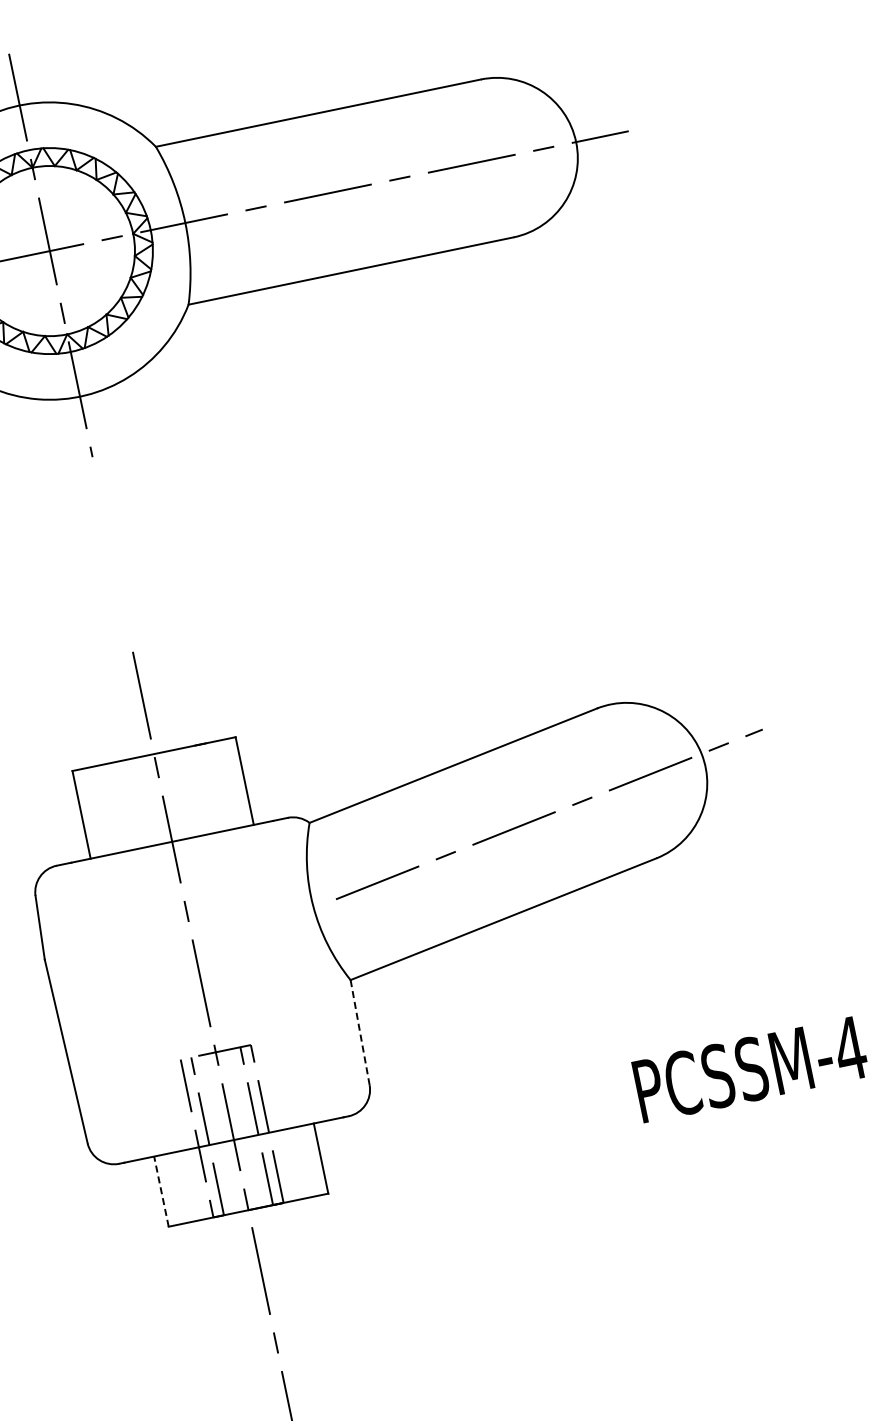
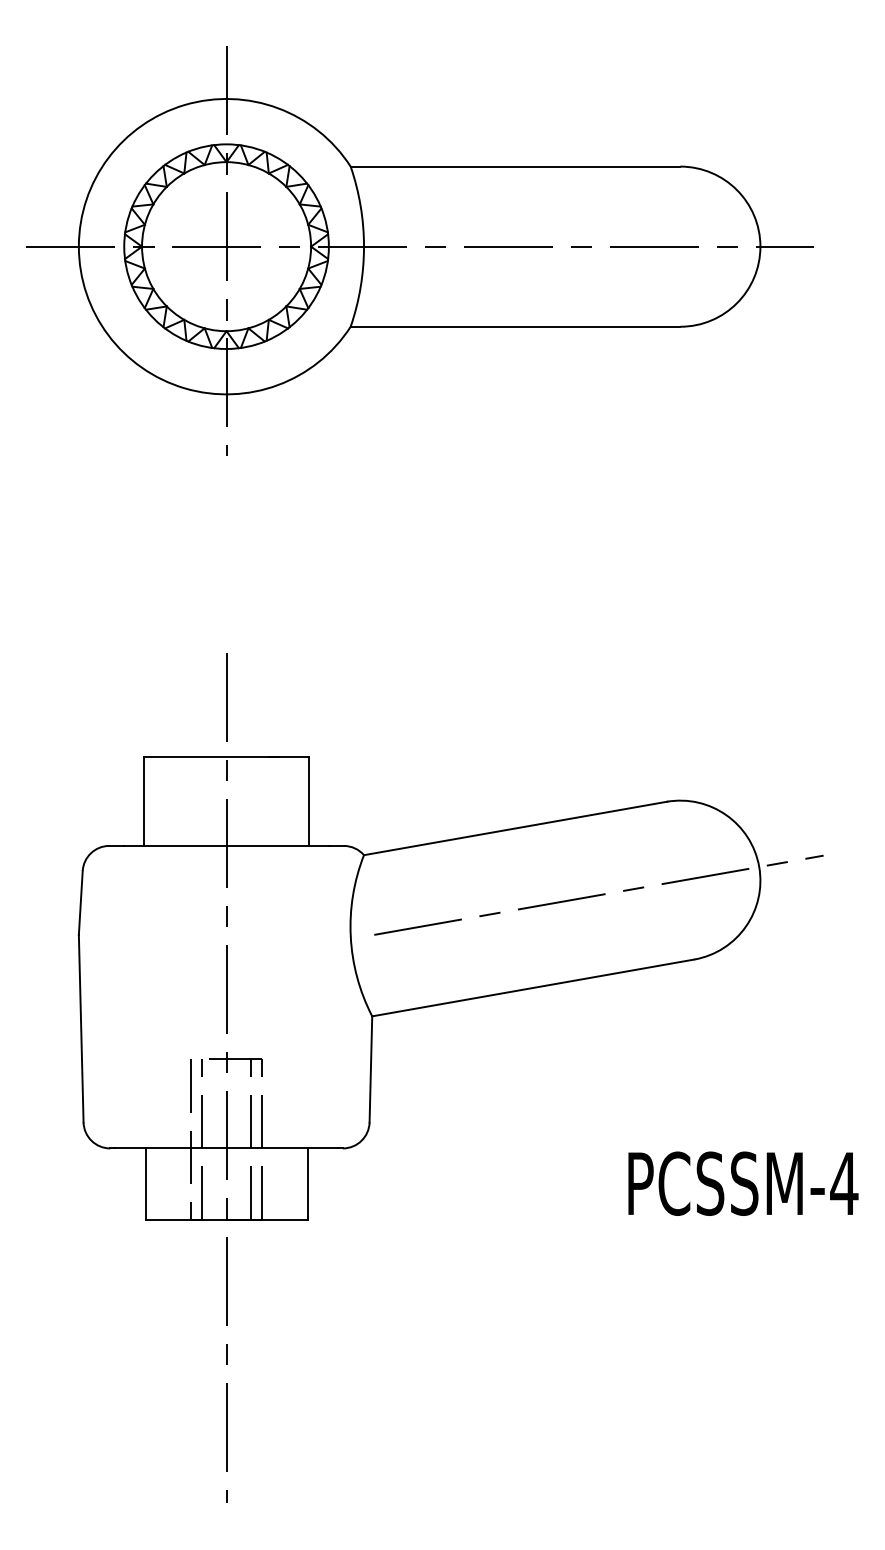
line: (359, 1031) -> (370, 1068), dashed -> solid
line: (161, 1192) -> (145, 1184), dashed -> solid

